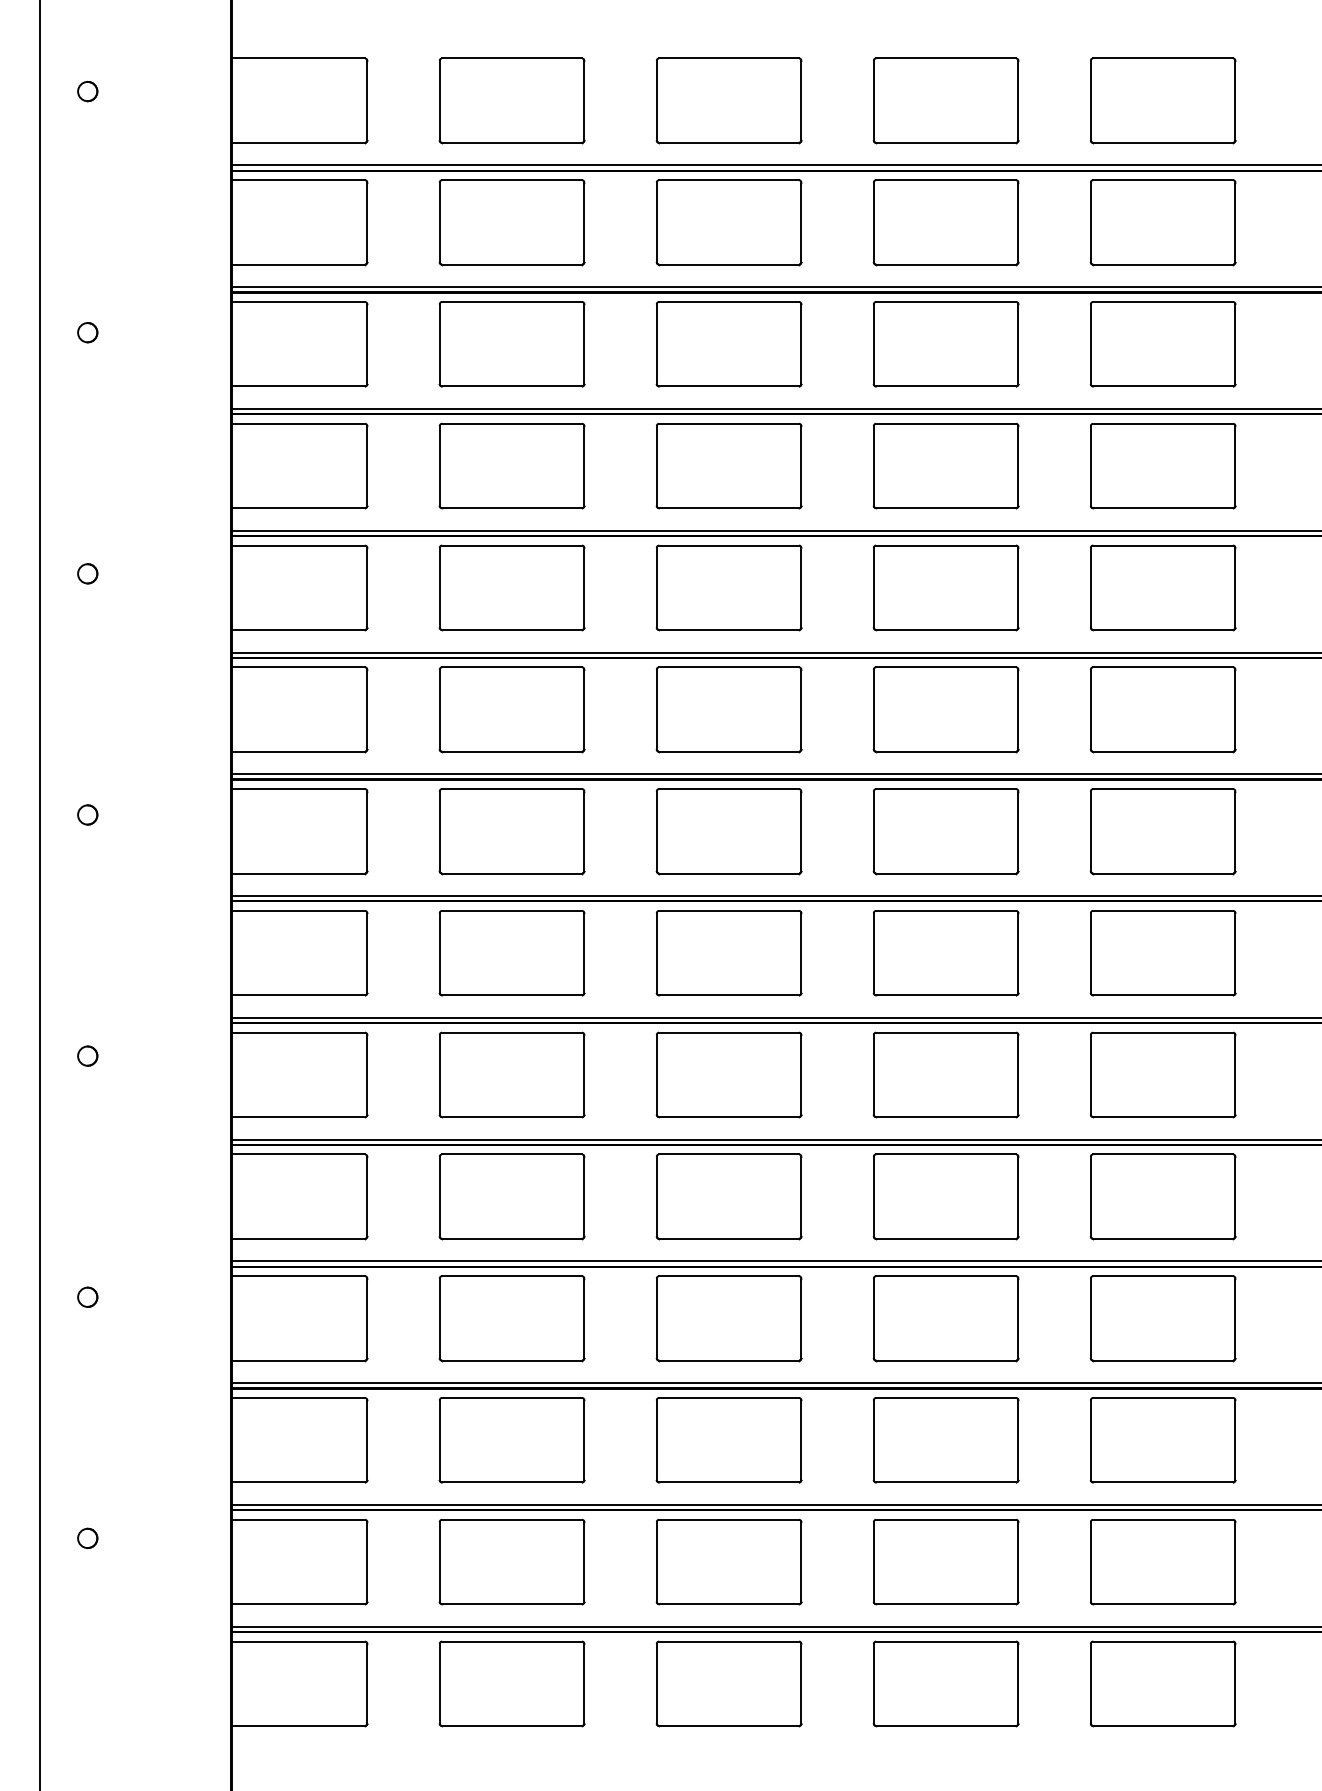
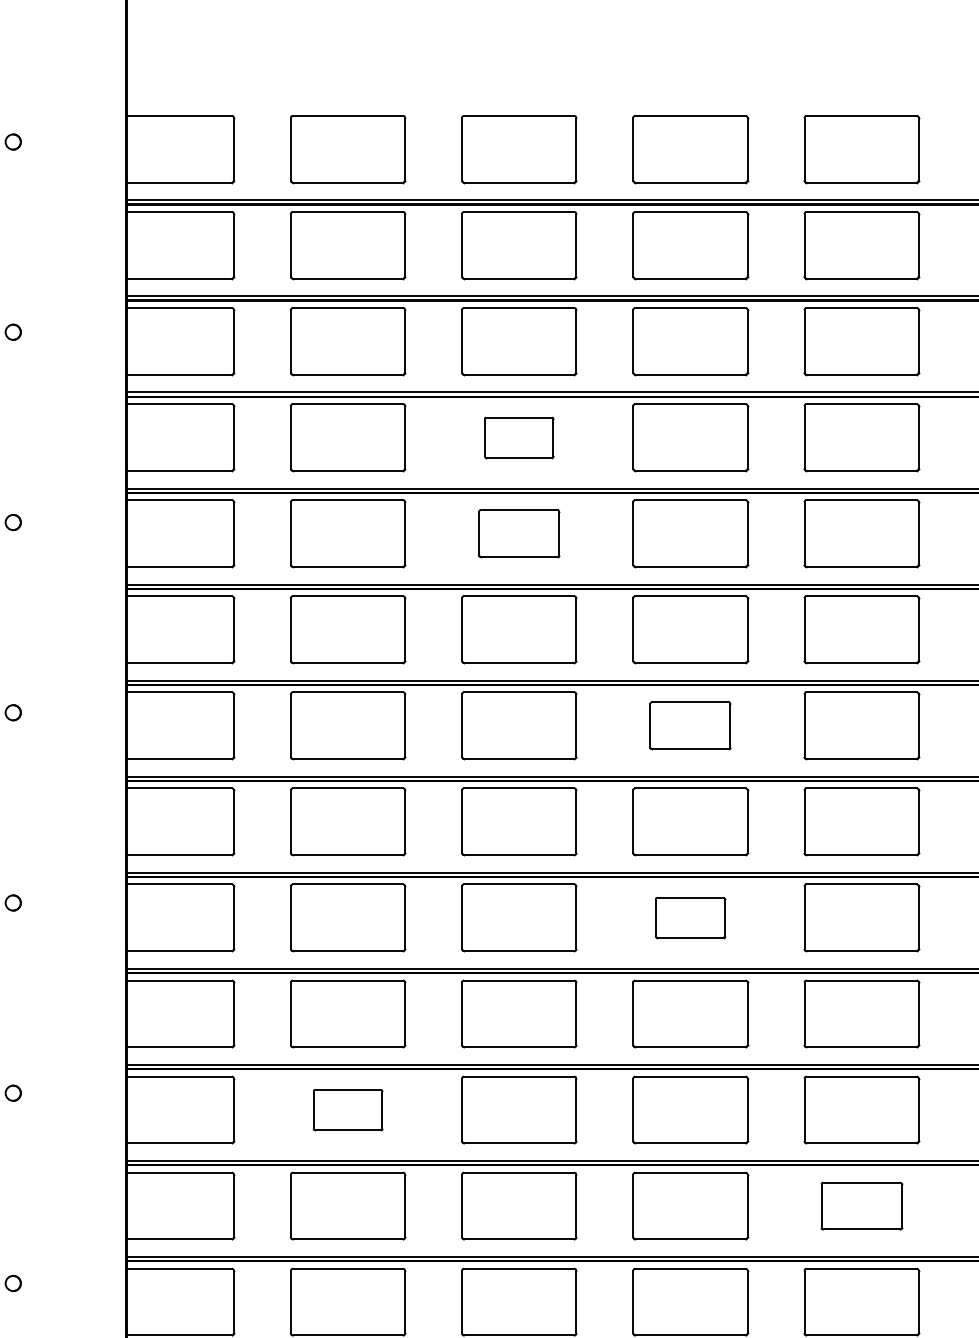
part: (728, 466) -> (518, 437), size x0.6
part: (728, 587) -> (518, 533), size x0.7
part: (945, 831) -> (689, 725), size x0.7
part: (945, 1074) -> (689, 917), size x0.6
part: (511, 1318) -> (347, 1109), size x0.6
part: (1162, 1440) -> (861, 1206), size x0.7

